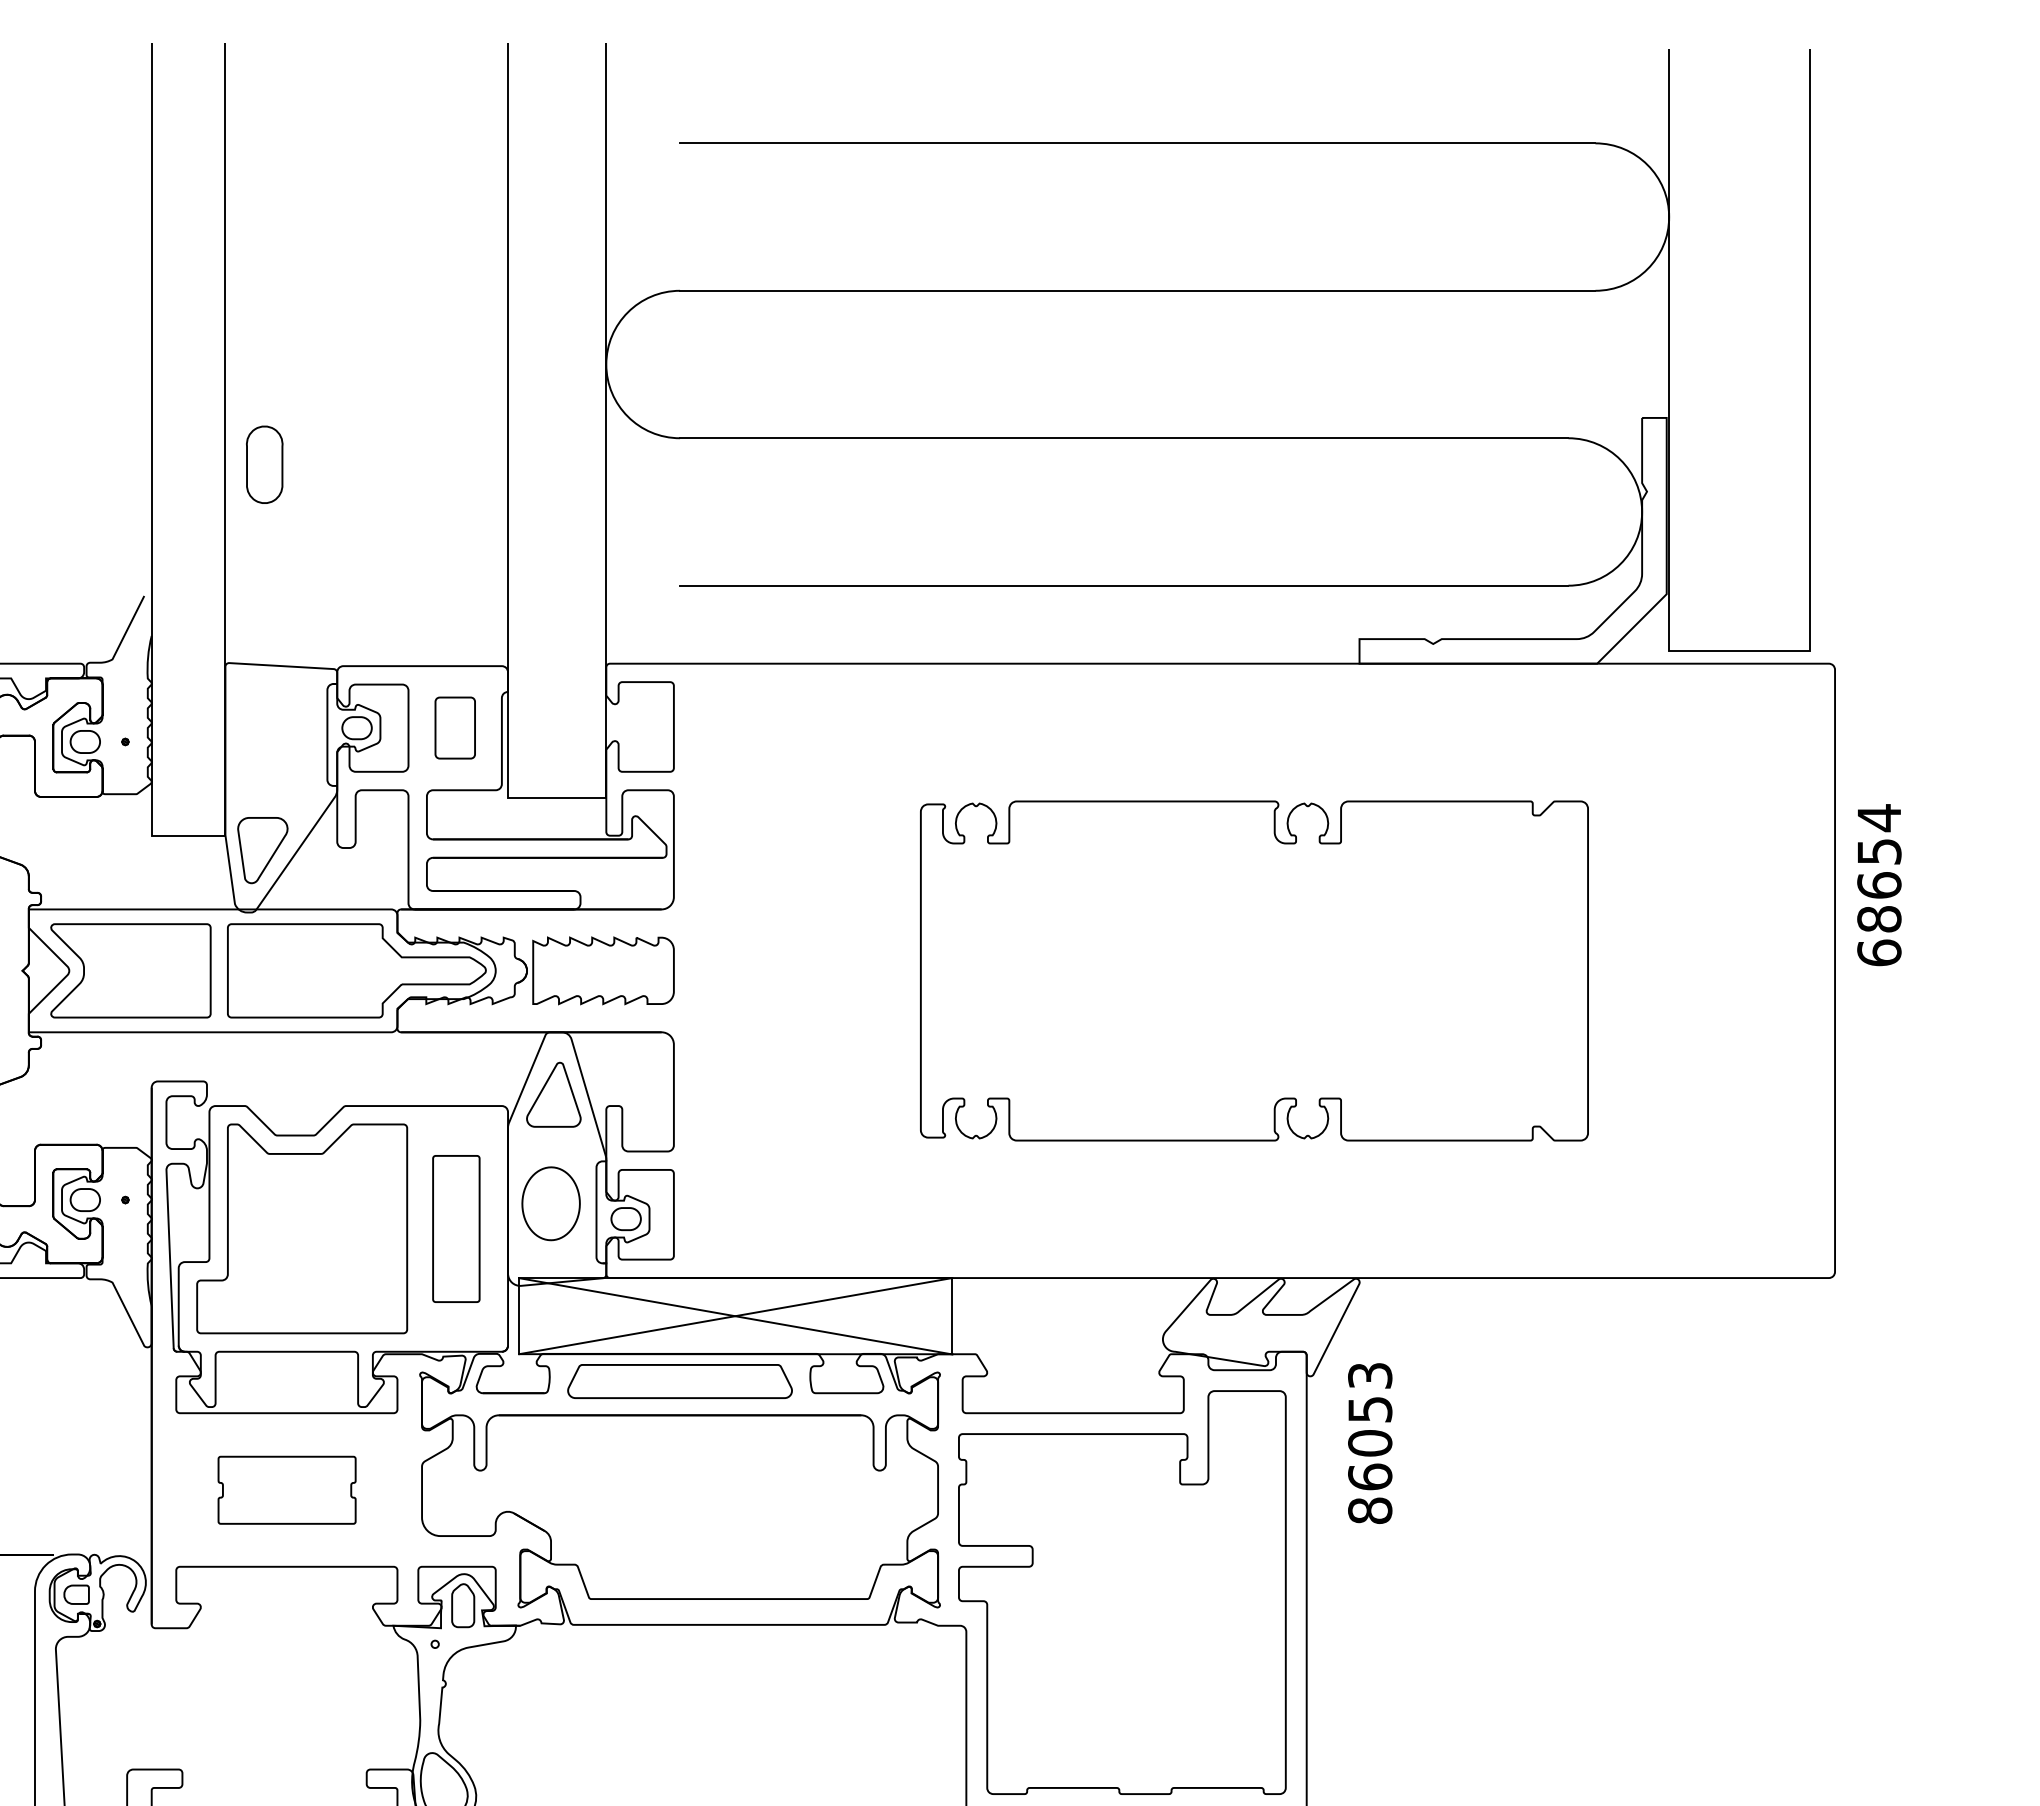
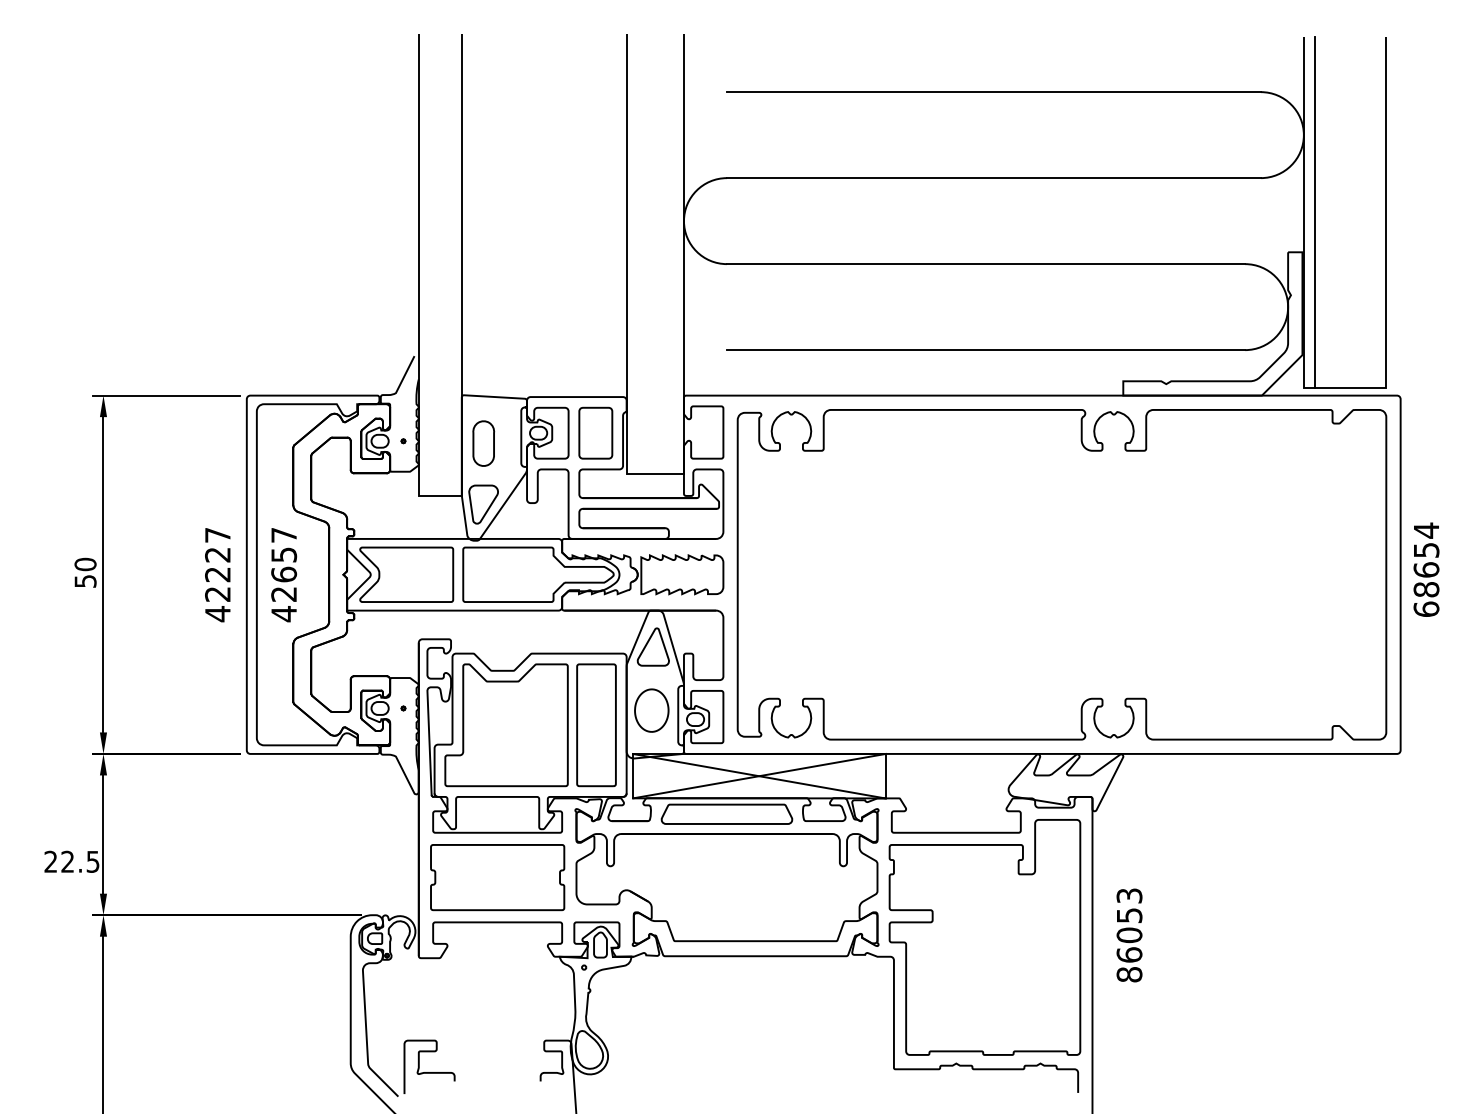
line: (1687, 349) -> (1314, 212), added
part: (264, 464) -> (483, 443), moved
part: (454, 726) -> (595, 432), size x1.43
text: (1879, 884) -> (1426, 569), moved
part: (1253, 970) -> (1061, 574), size x1.67
part: (456, 1229) -> (596, 725), size x1.43
text: (1370, 1443) -> (1129, 935), moved
part: (286, 1489) -> (497, 877), size x1.67

